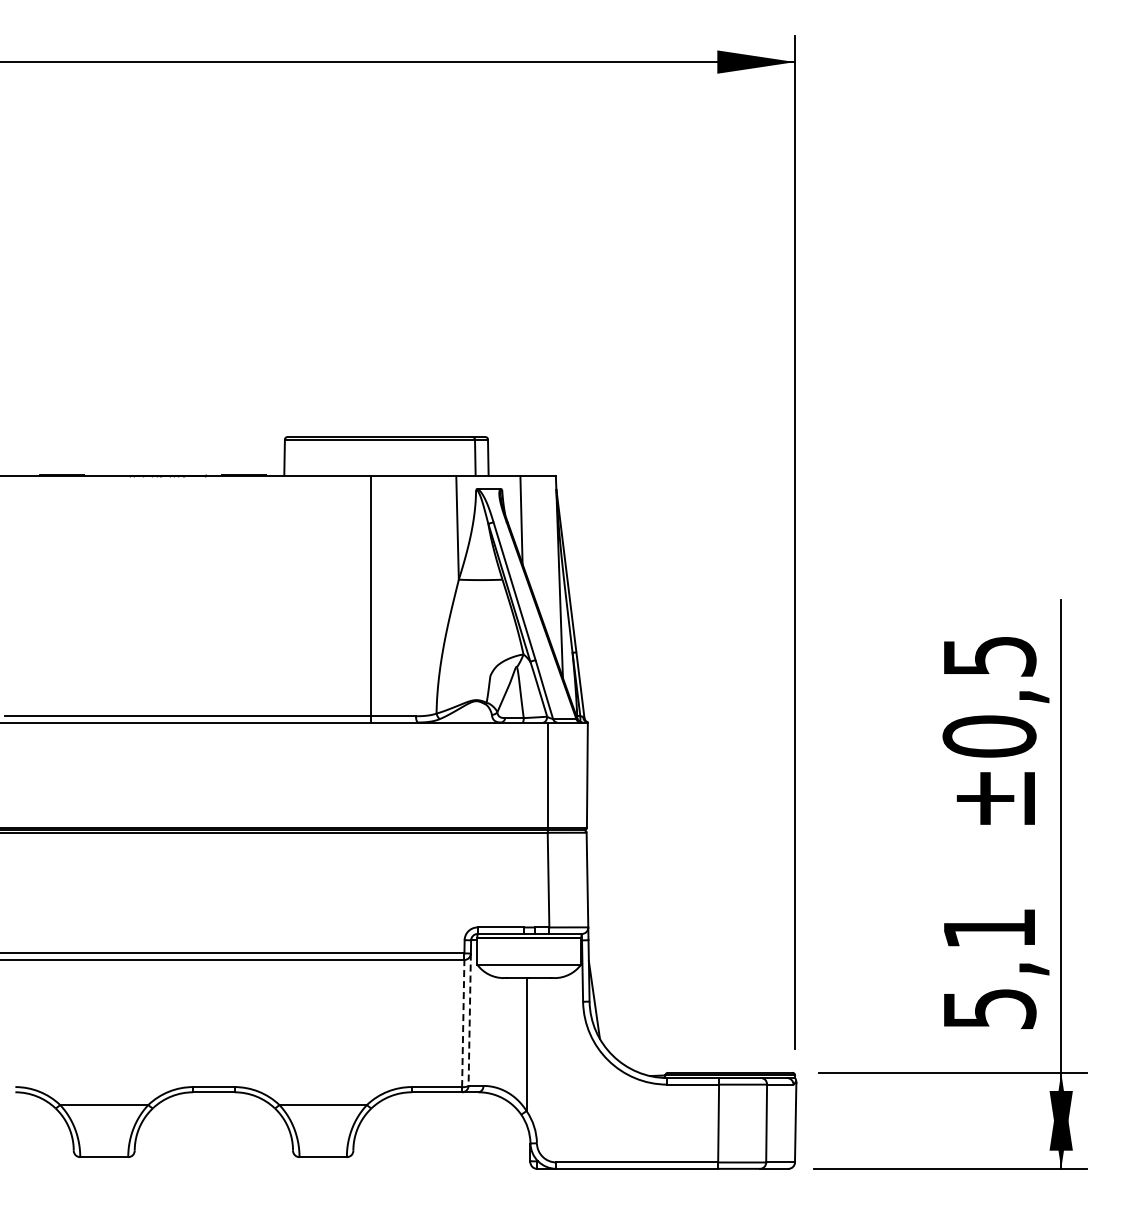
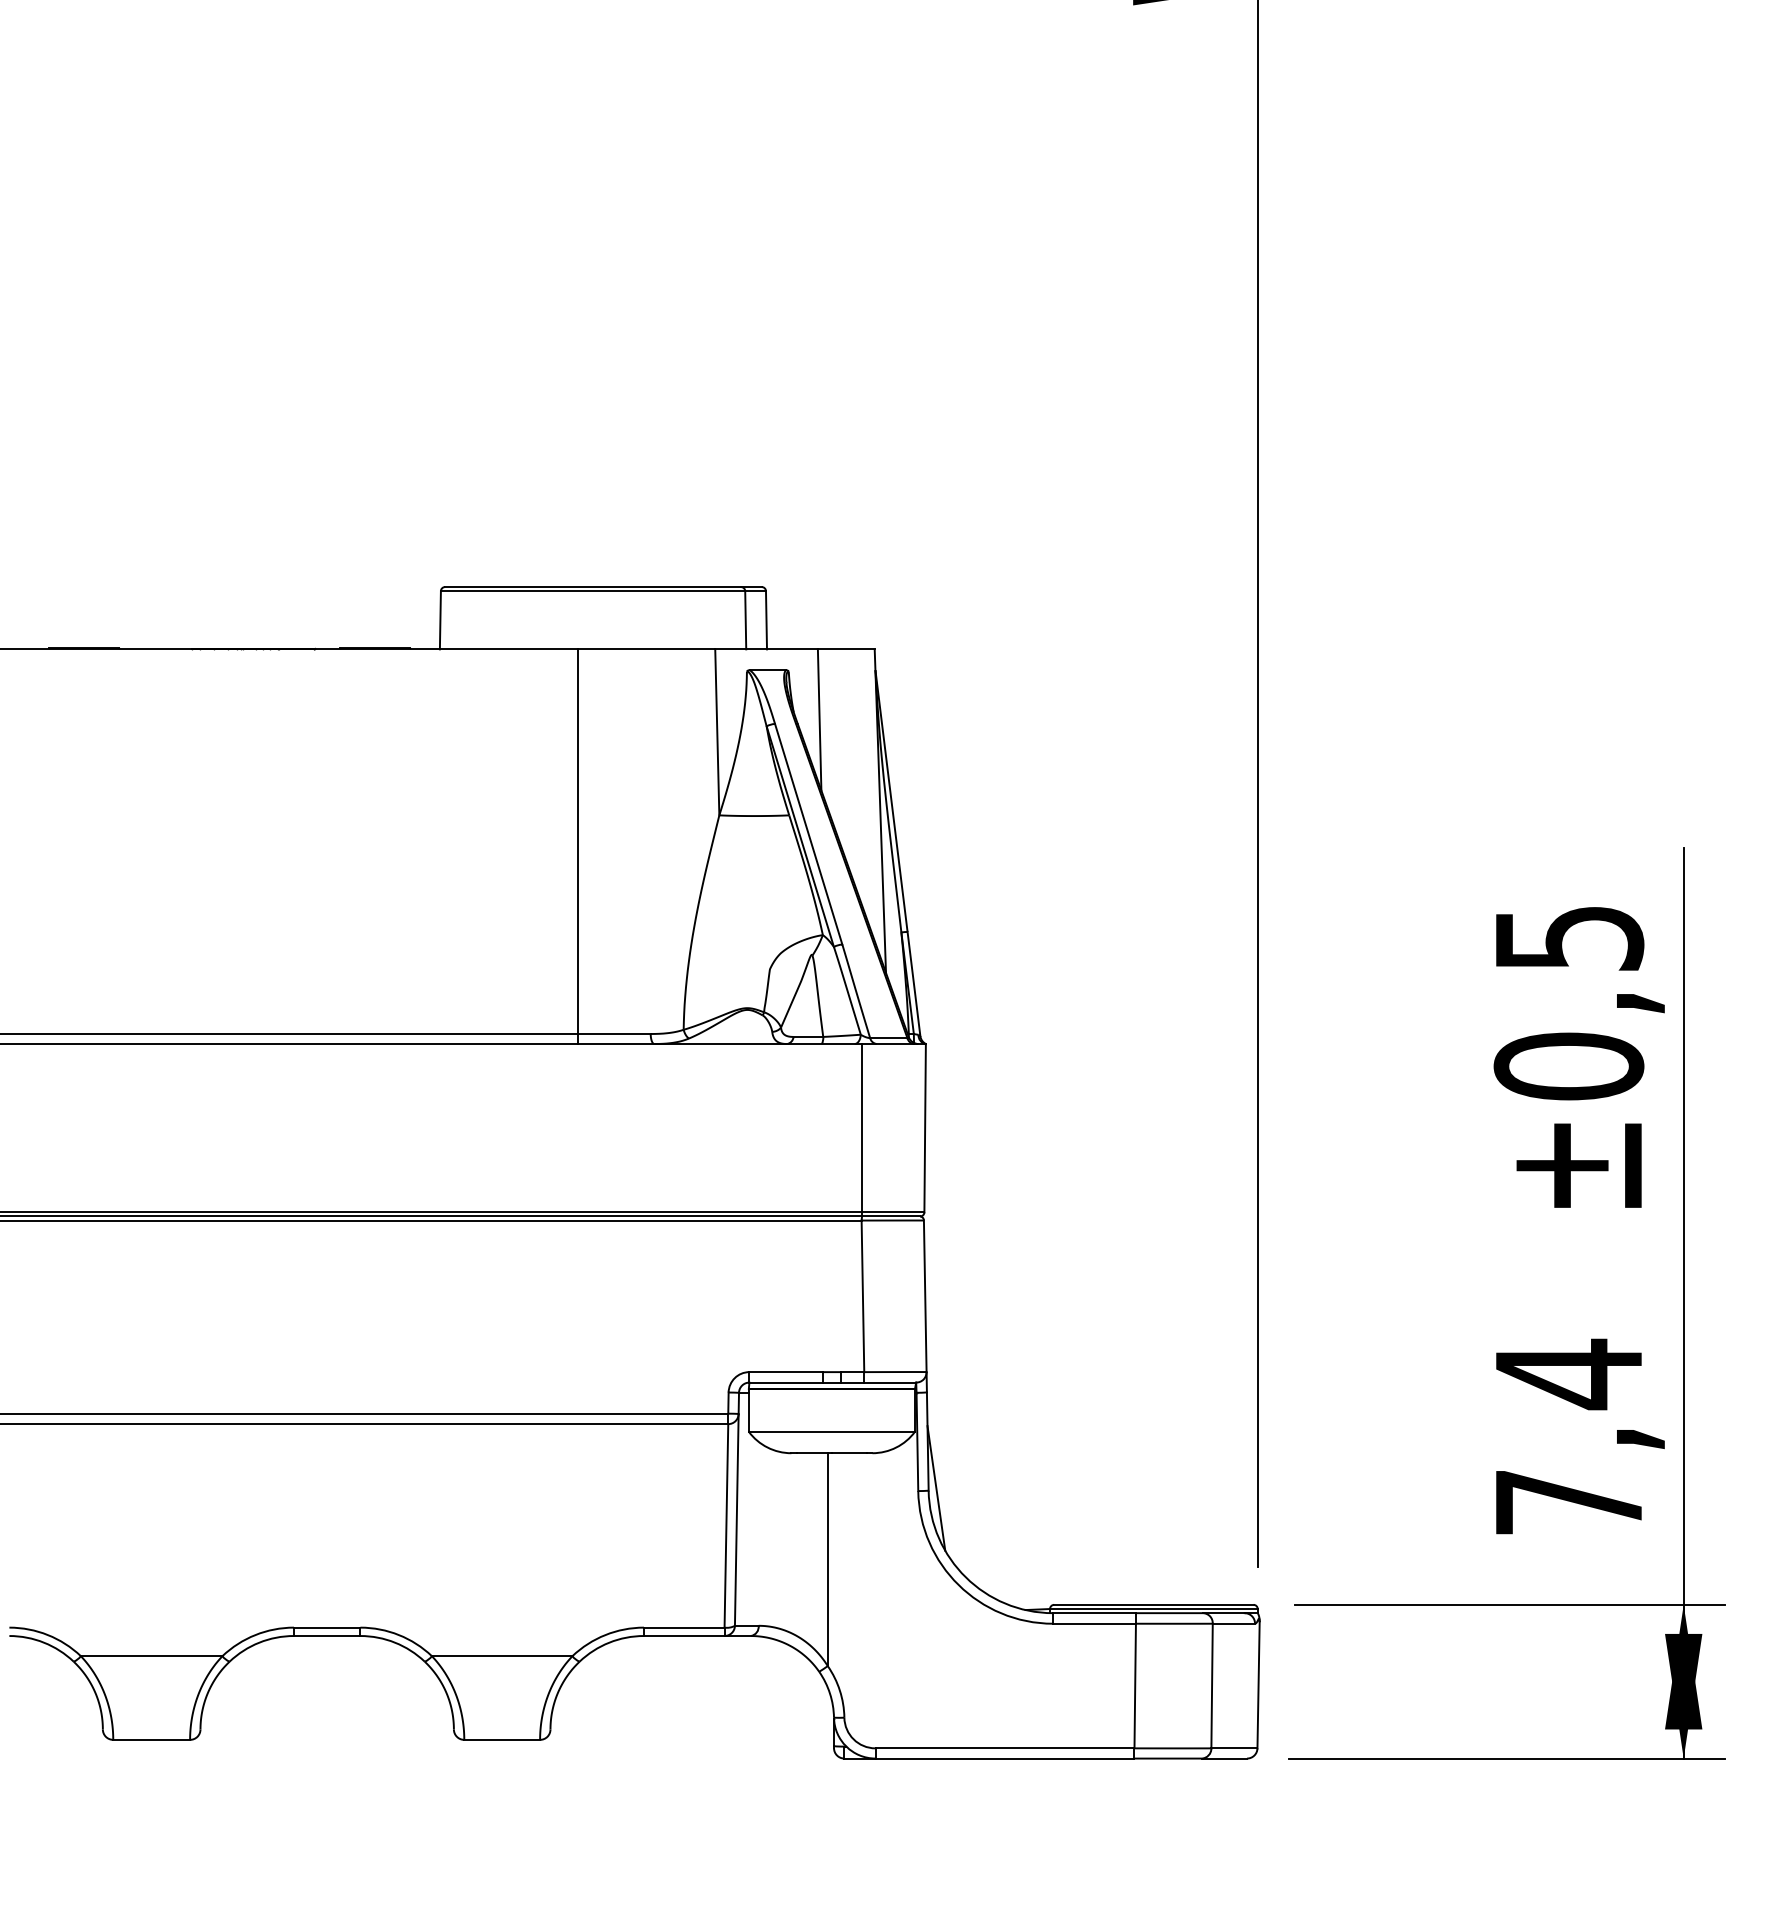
text: (990, 967) -> (1570, 1436), 5,1 -> 7,4
line: (469, 1020) -> (736, 1521), dashed -> solid
line: (463, 1023) -> (726, 1525), dashed -> solid

